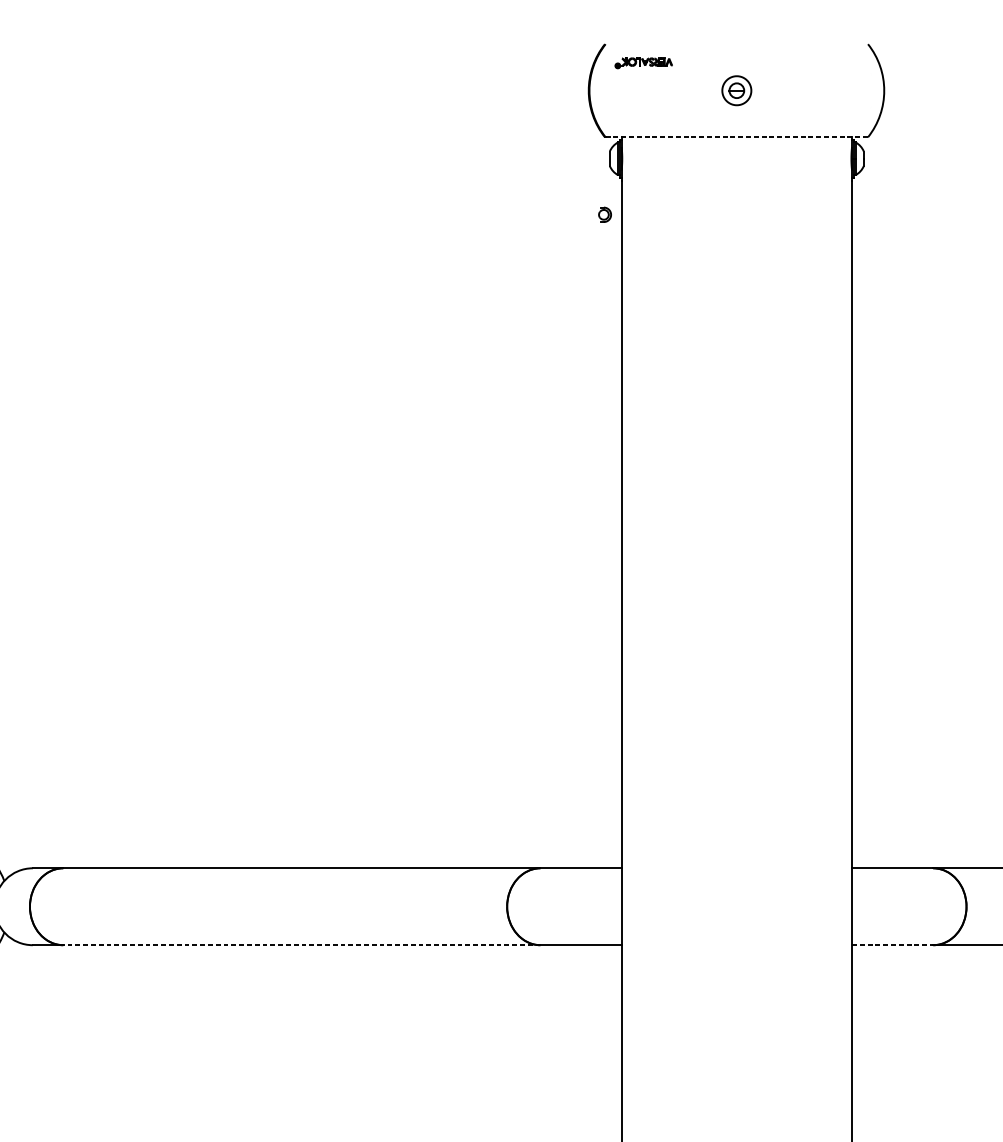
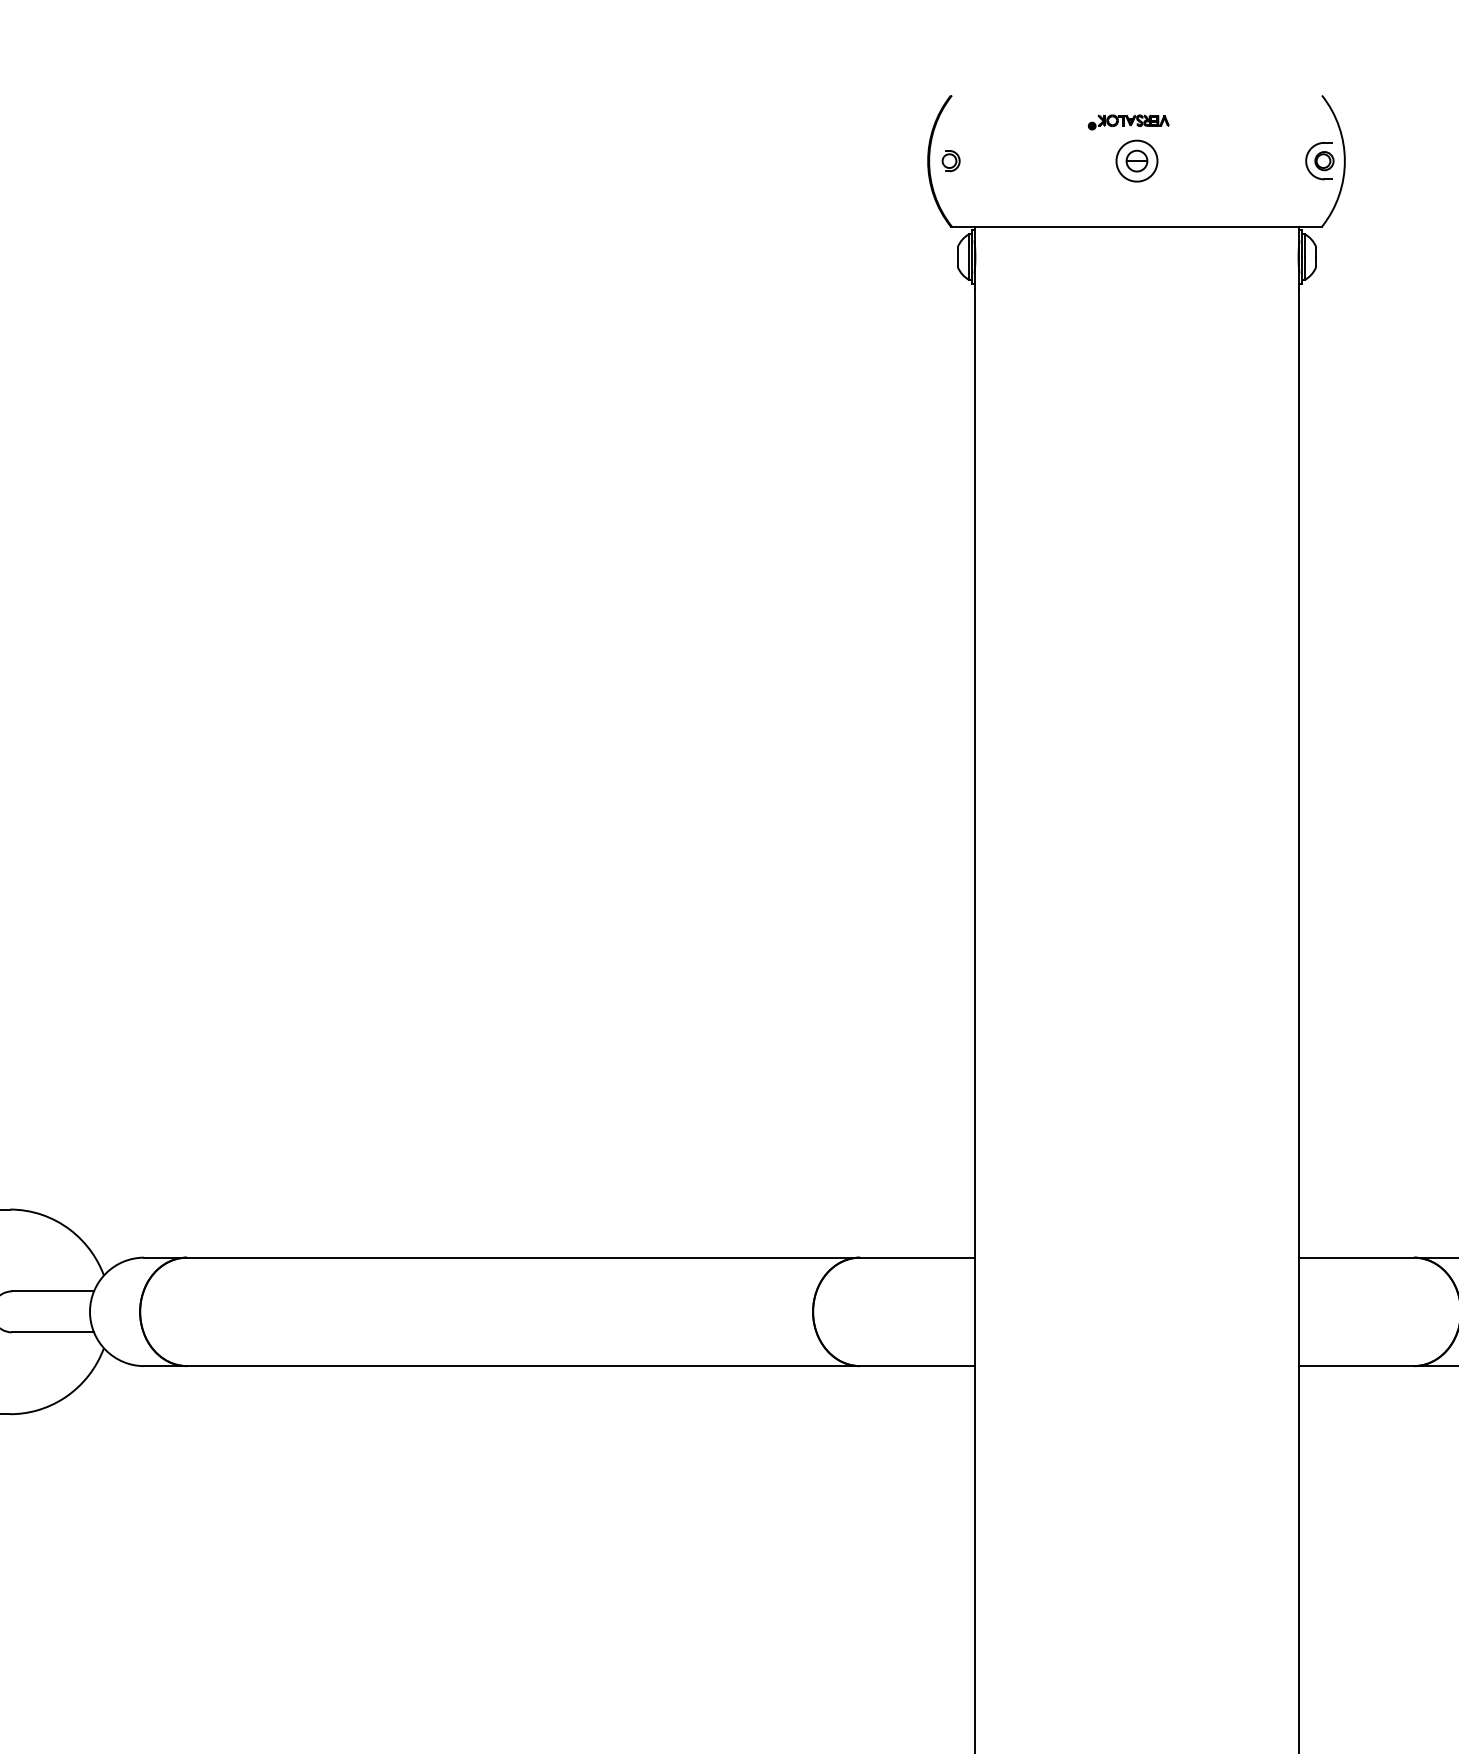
part: (643, 63) -> (1128, 122), moved
part: (866, 91) -> (1319, 161), added
line: (736, 137) -> (1136, 226), dashed -> solid
part: (604, 215) -> (950, 161), moved
line: (301, 945) -> (523, 1366), dashed -> solid
line: (893, 945) -> (1357, 1366), dashed -> solid

